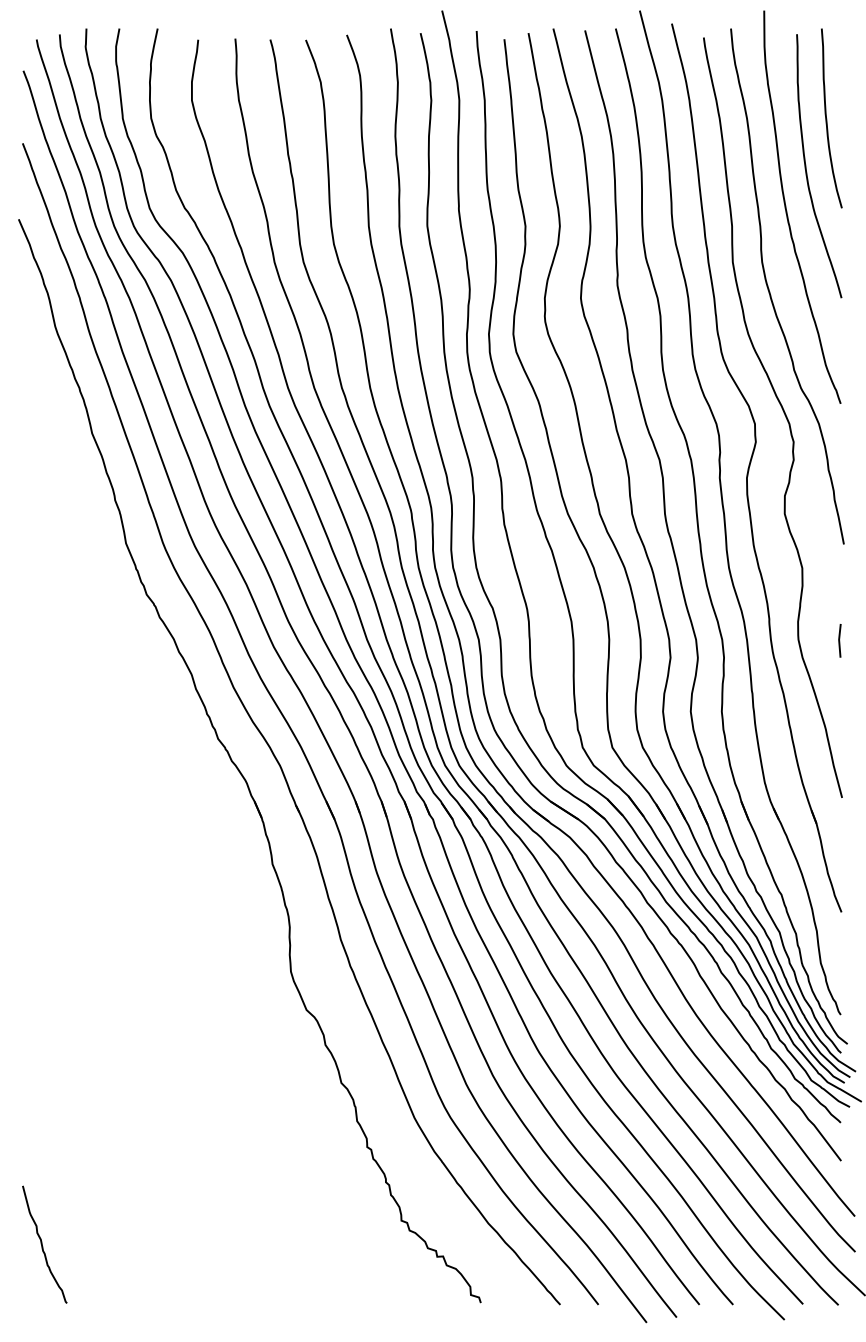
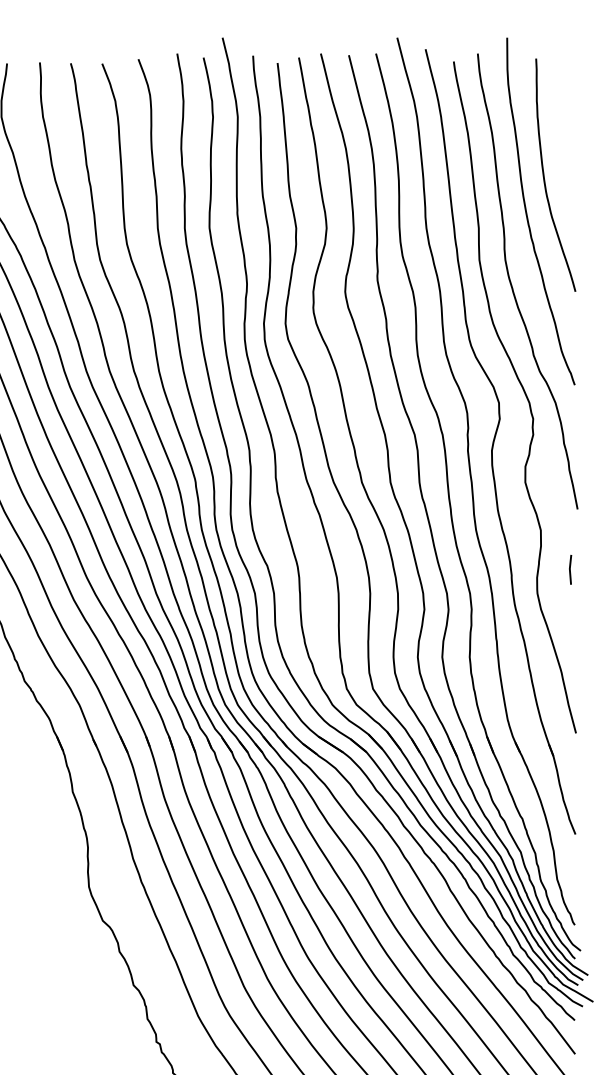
curve: (827, 118) -> (563, 133), removed
line: (839, 640) -> (570, 569), moved

